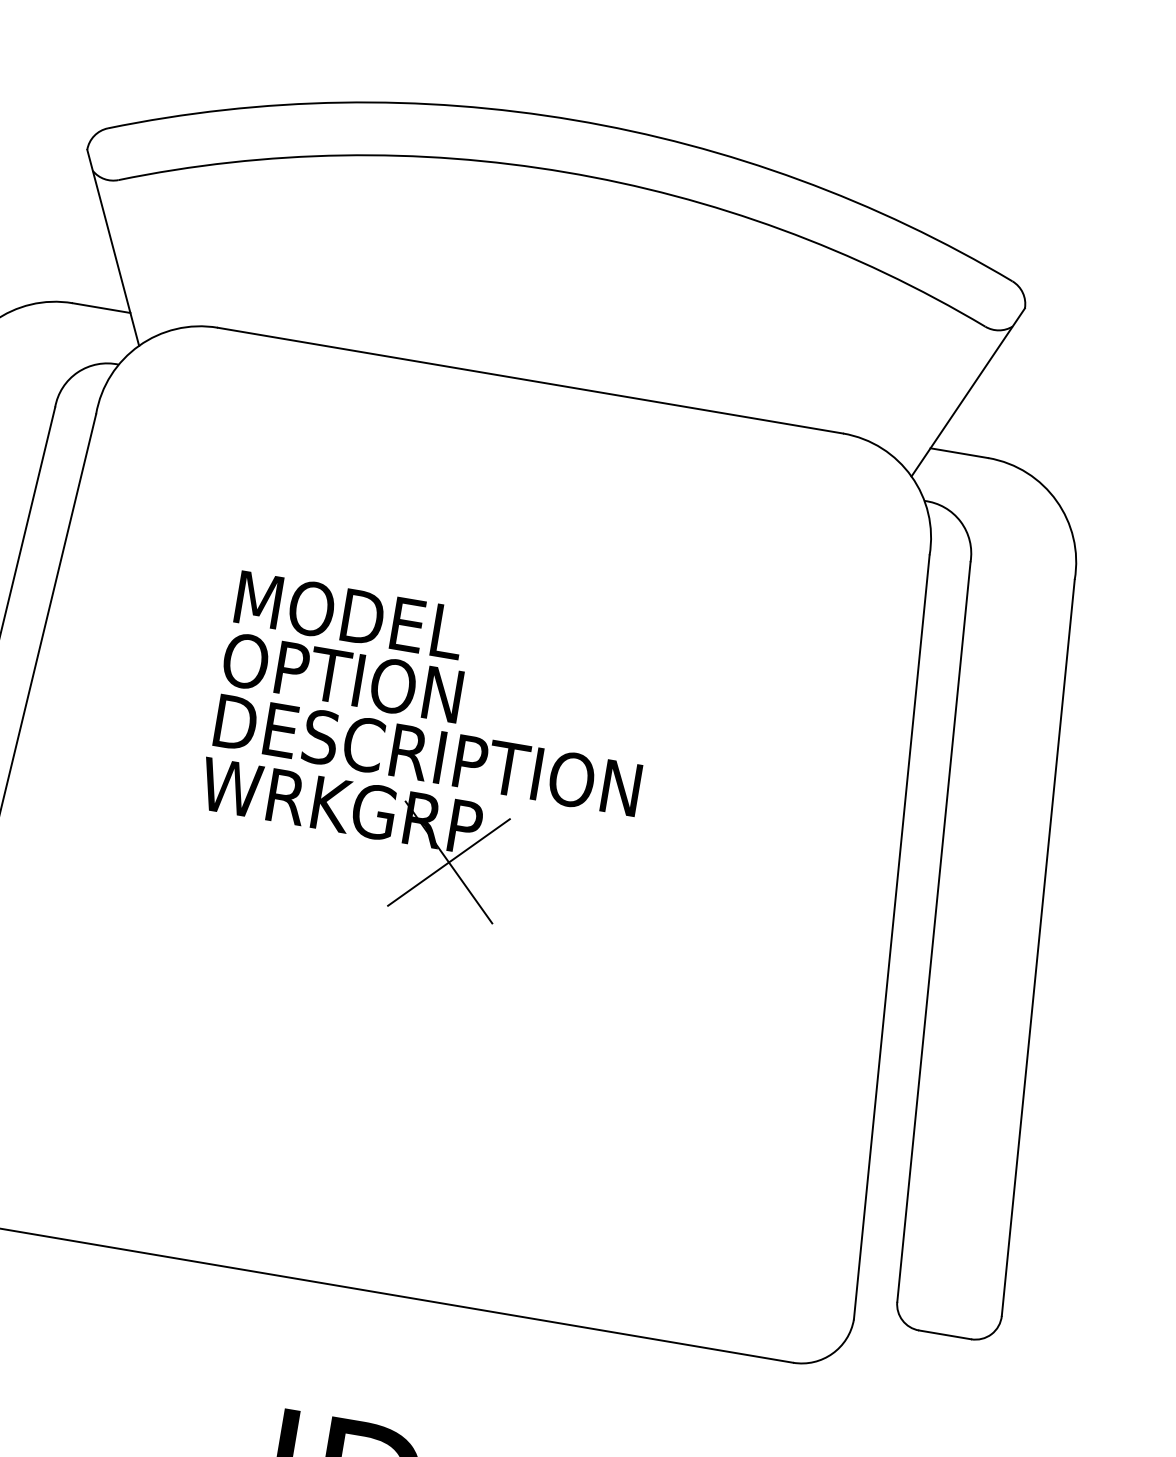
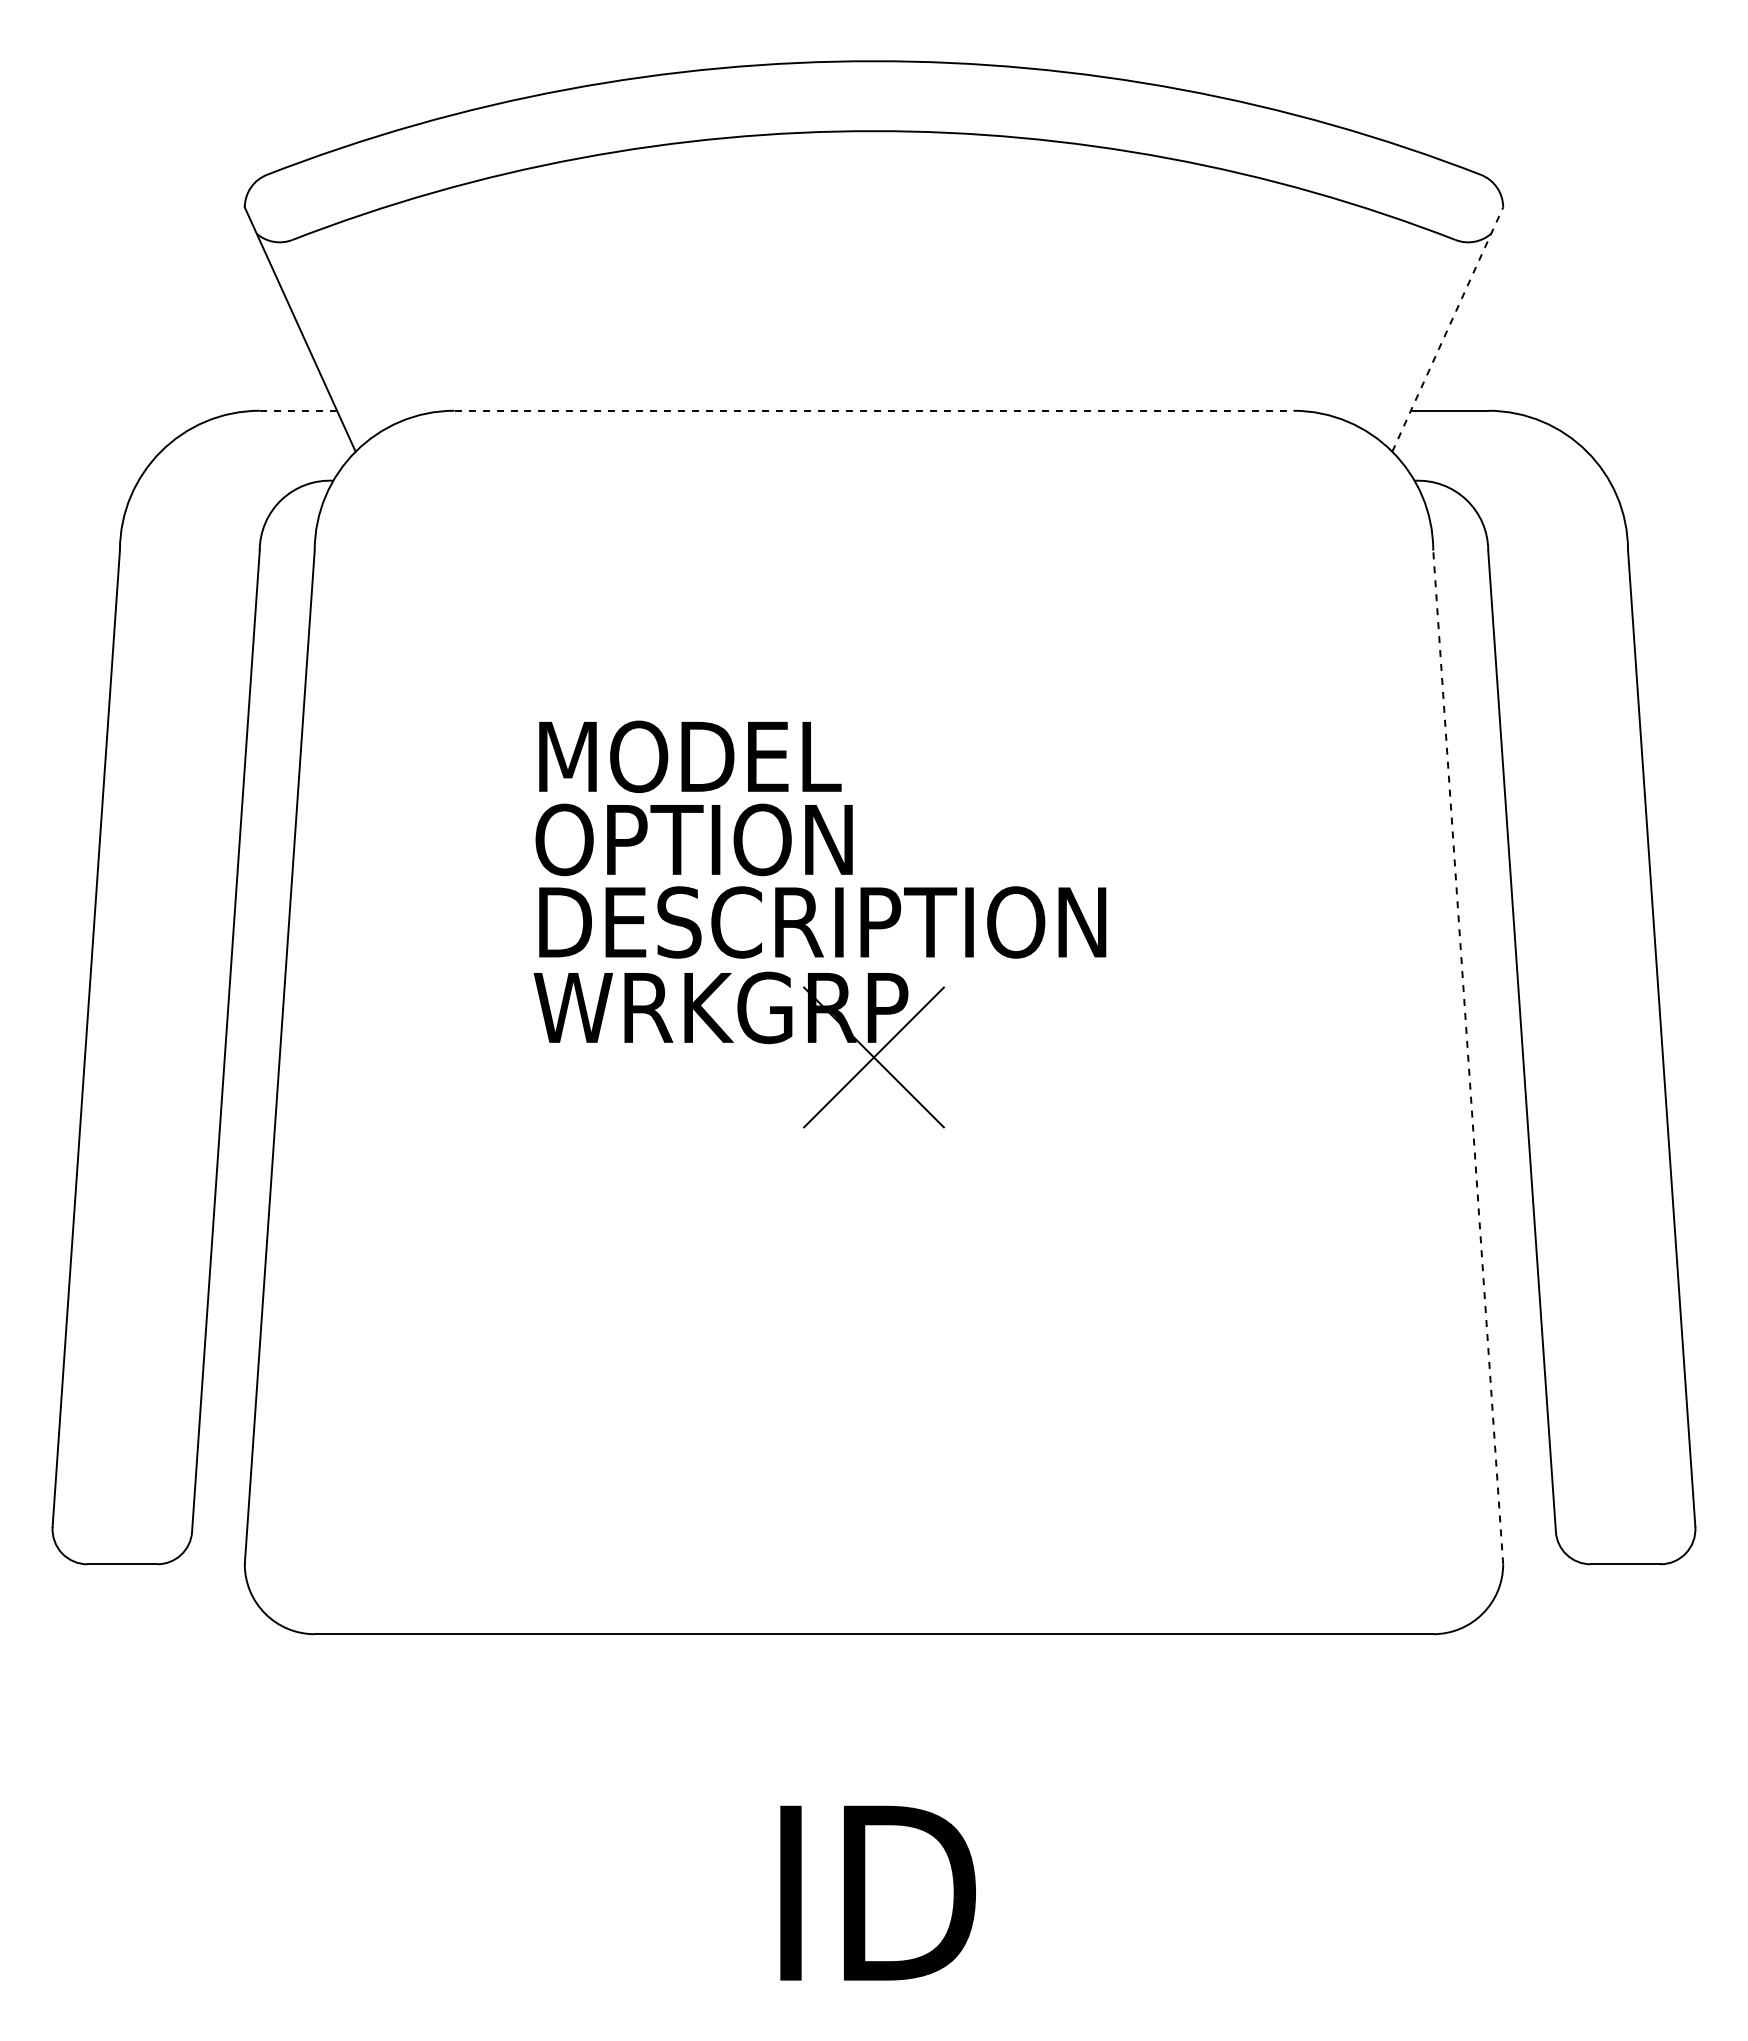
line: (101, 307) -> (298, 410), solid -> dashed
line: (530, 380) -> (874, 410), solid -> dashed
line: (968, 392) -> (1447, 329), solid -> dashed
line: (892, 936) -> (1468, 1056), solid -> dashed

